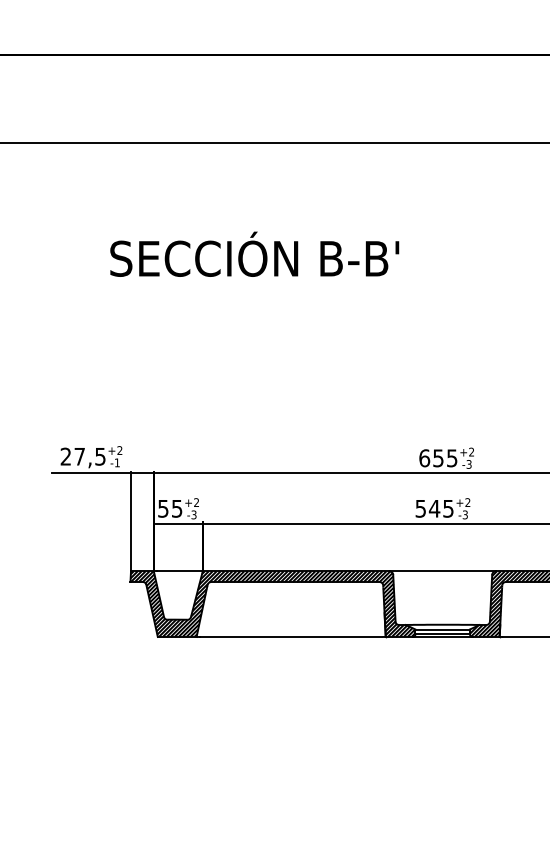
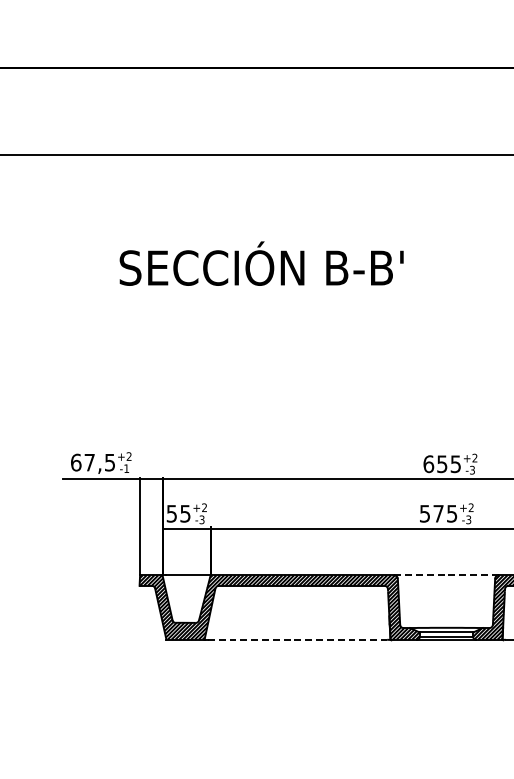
text: (65, 456) -> (75, 462), 27,5 -> 67,5
text: (434, 508) -> (438, 513), 545 -> 575
line: (442, 571) -> (446, 575), solid -> dashed
line: (291, 636) -> (297, 639), solid -> dashed

